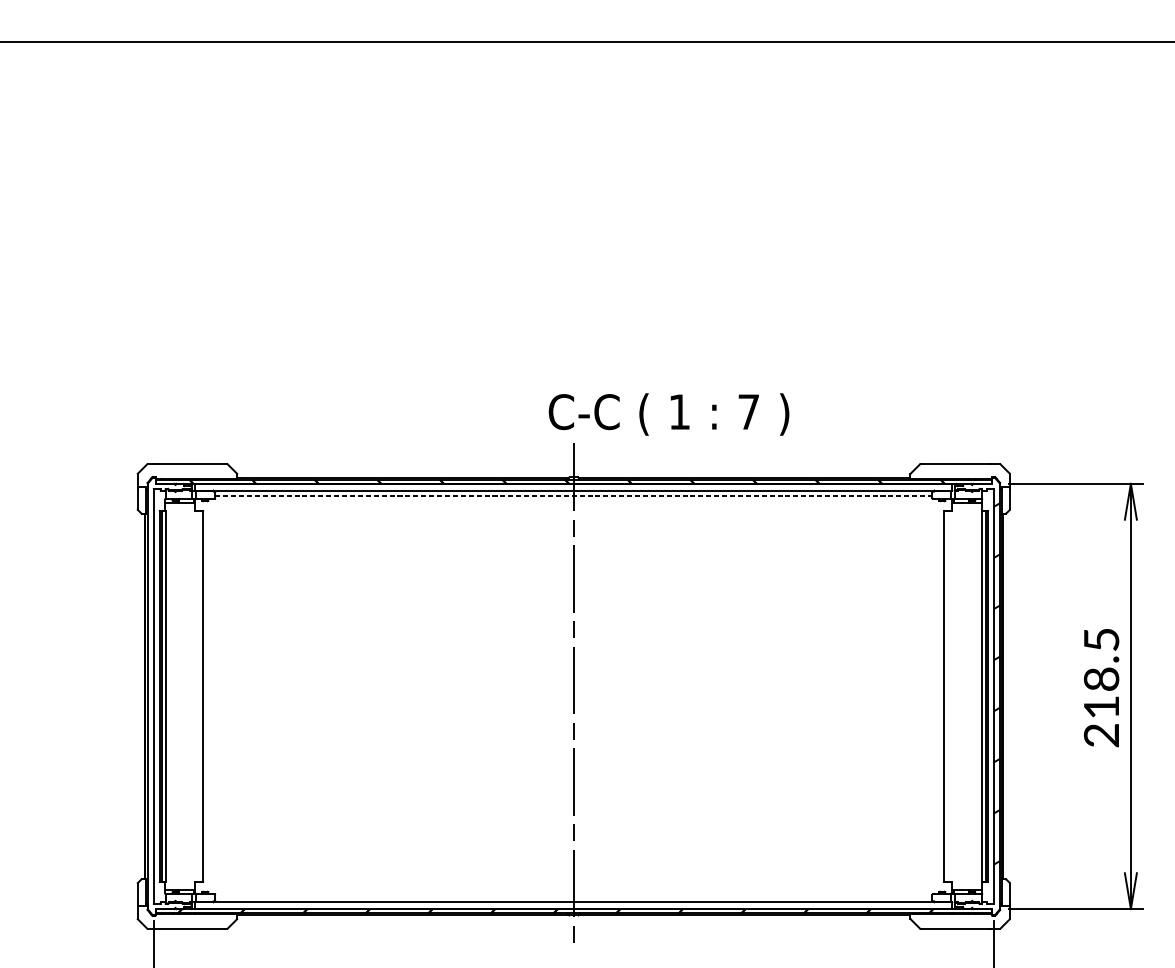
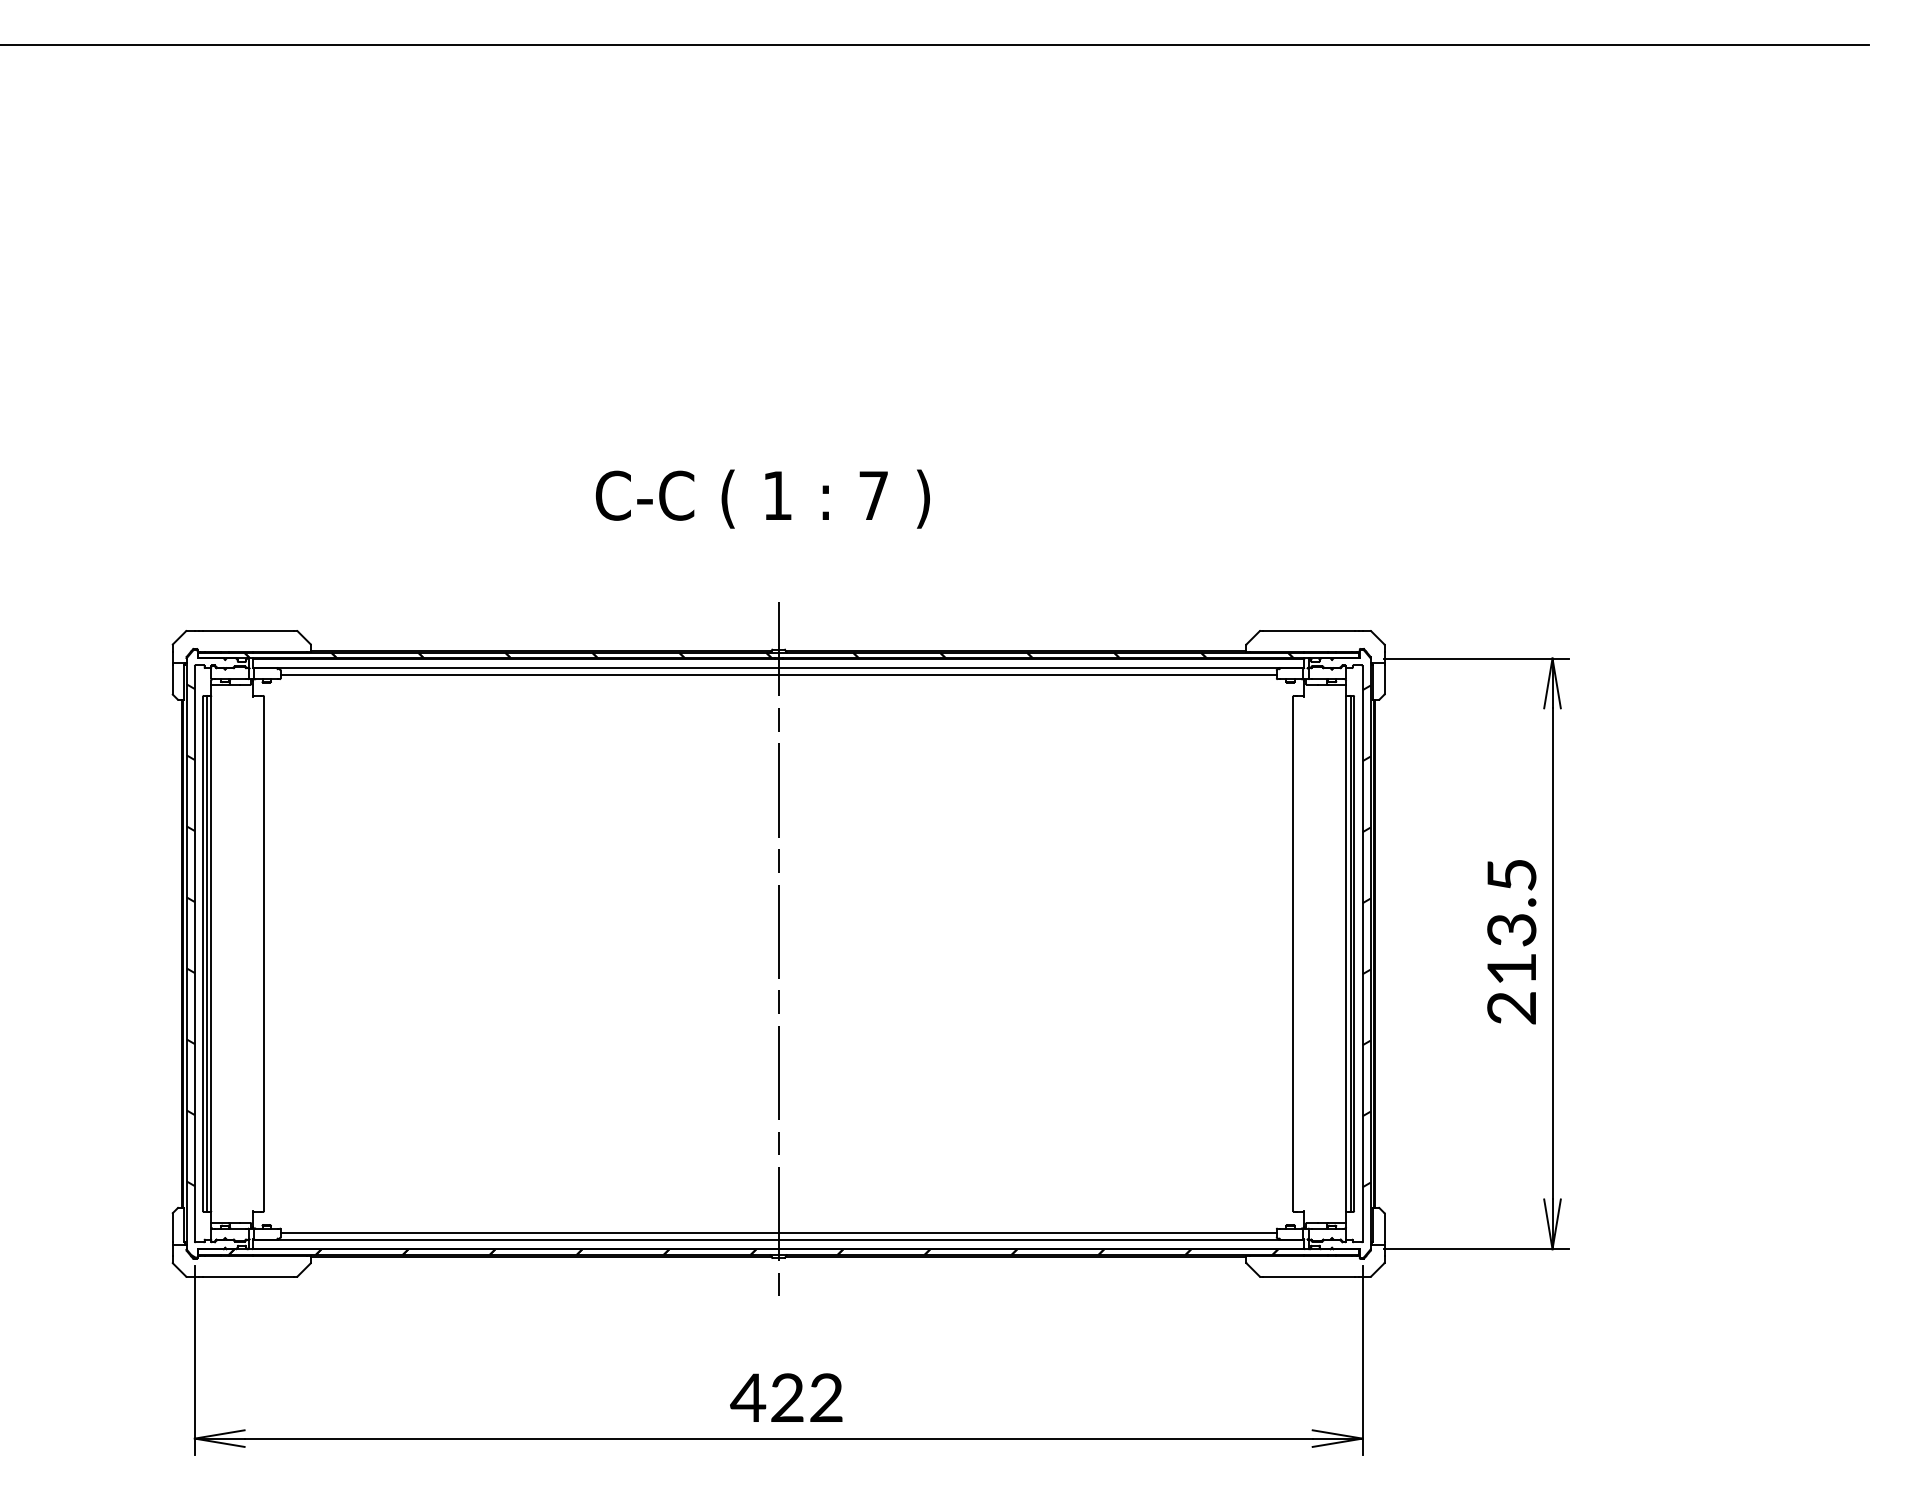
text: (668, 414) -> (762, 498), moved
line: (574, 496) -> (779, 675), dashed -> solid
text: (1101, 678) -> (1511, 929), 218.5 -> 213.5
hatch: (150, 708) -> (190, 970), added
line: (573, 897) -> (778, 1232), added

